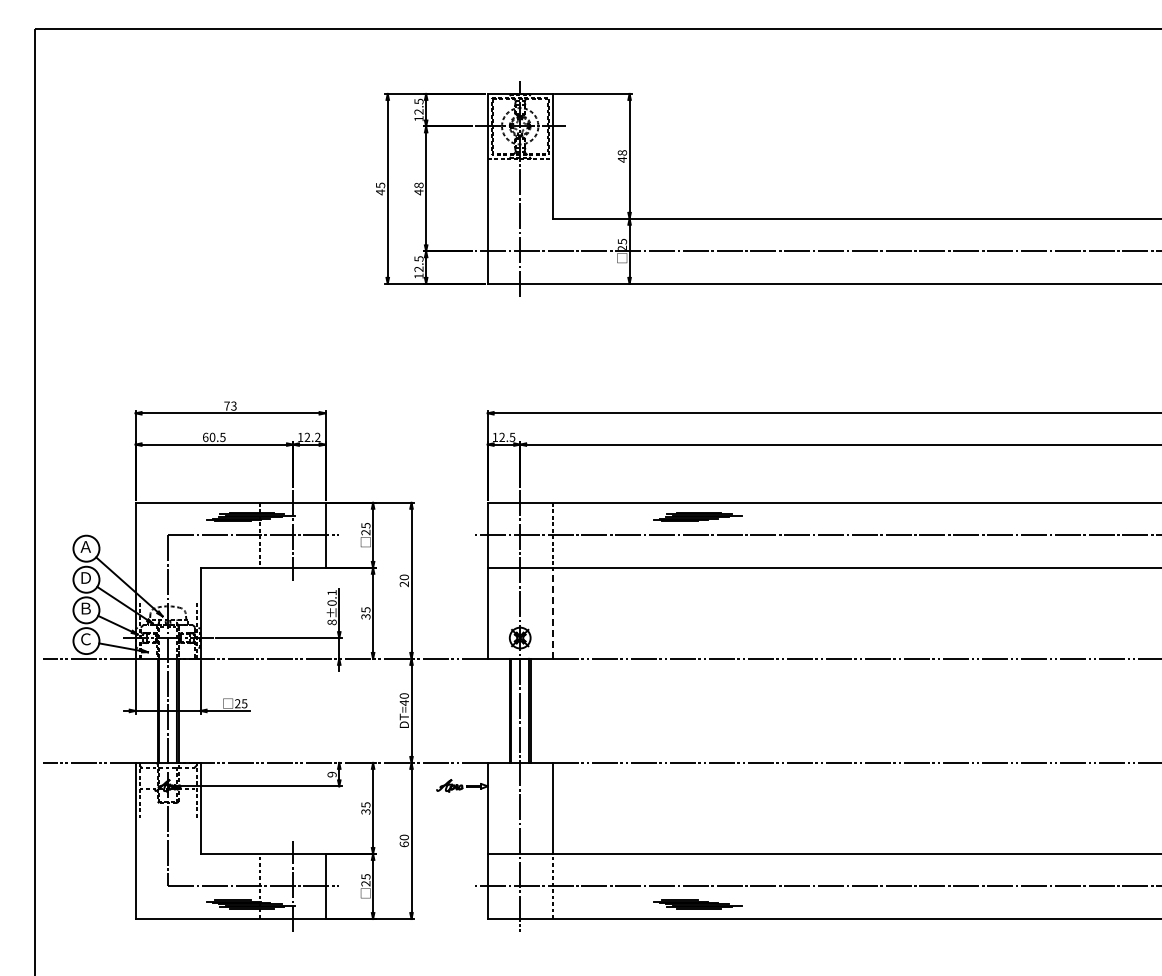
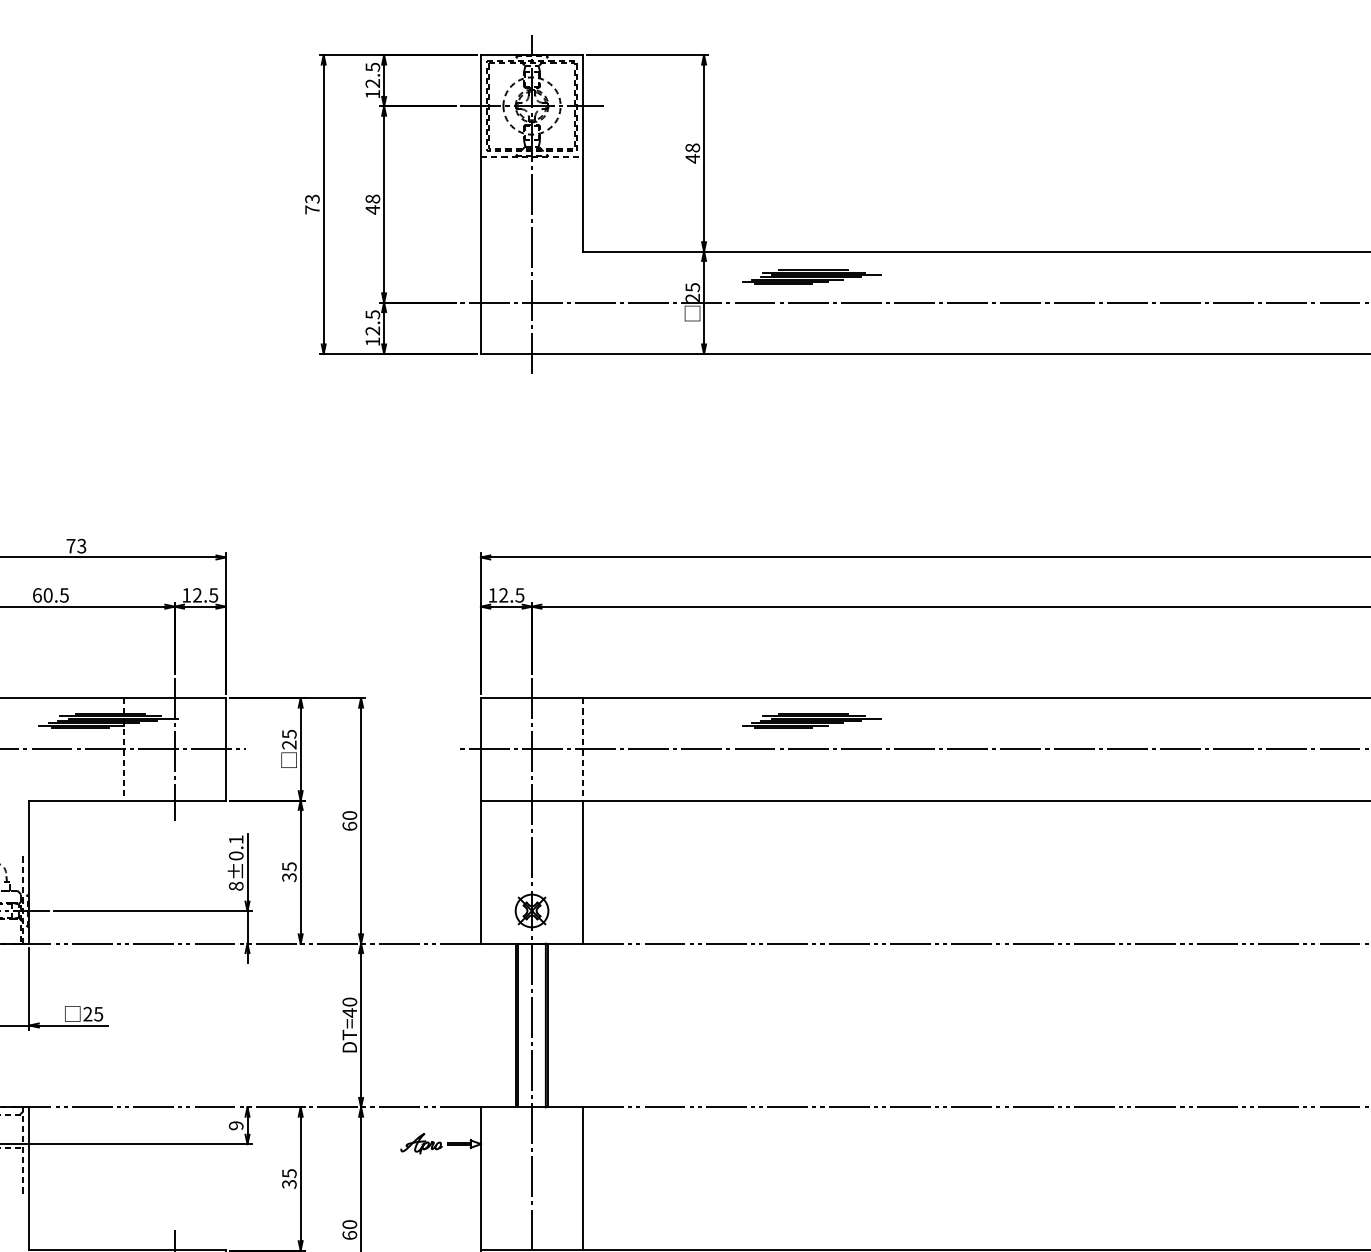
text: (380, 188) -> (312, 203), 45 -> 73
part: (697, 234) -> (810, 276), added
text: (317, 437) -> (213, 595), 12.2 -> 12.5
text: (403, 584) -> (348, 826), 20 -> 60
line: (552, 613) -> (582, 872), dashed -> solid

